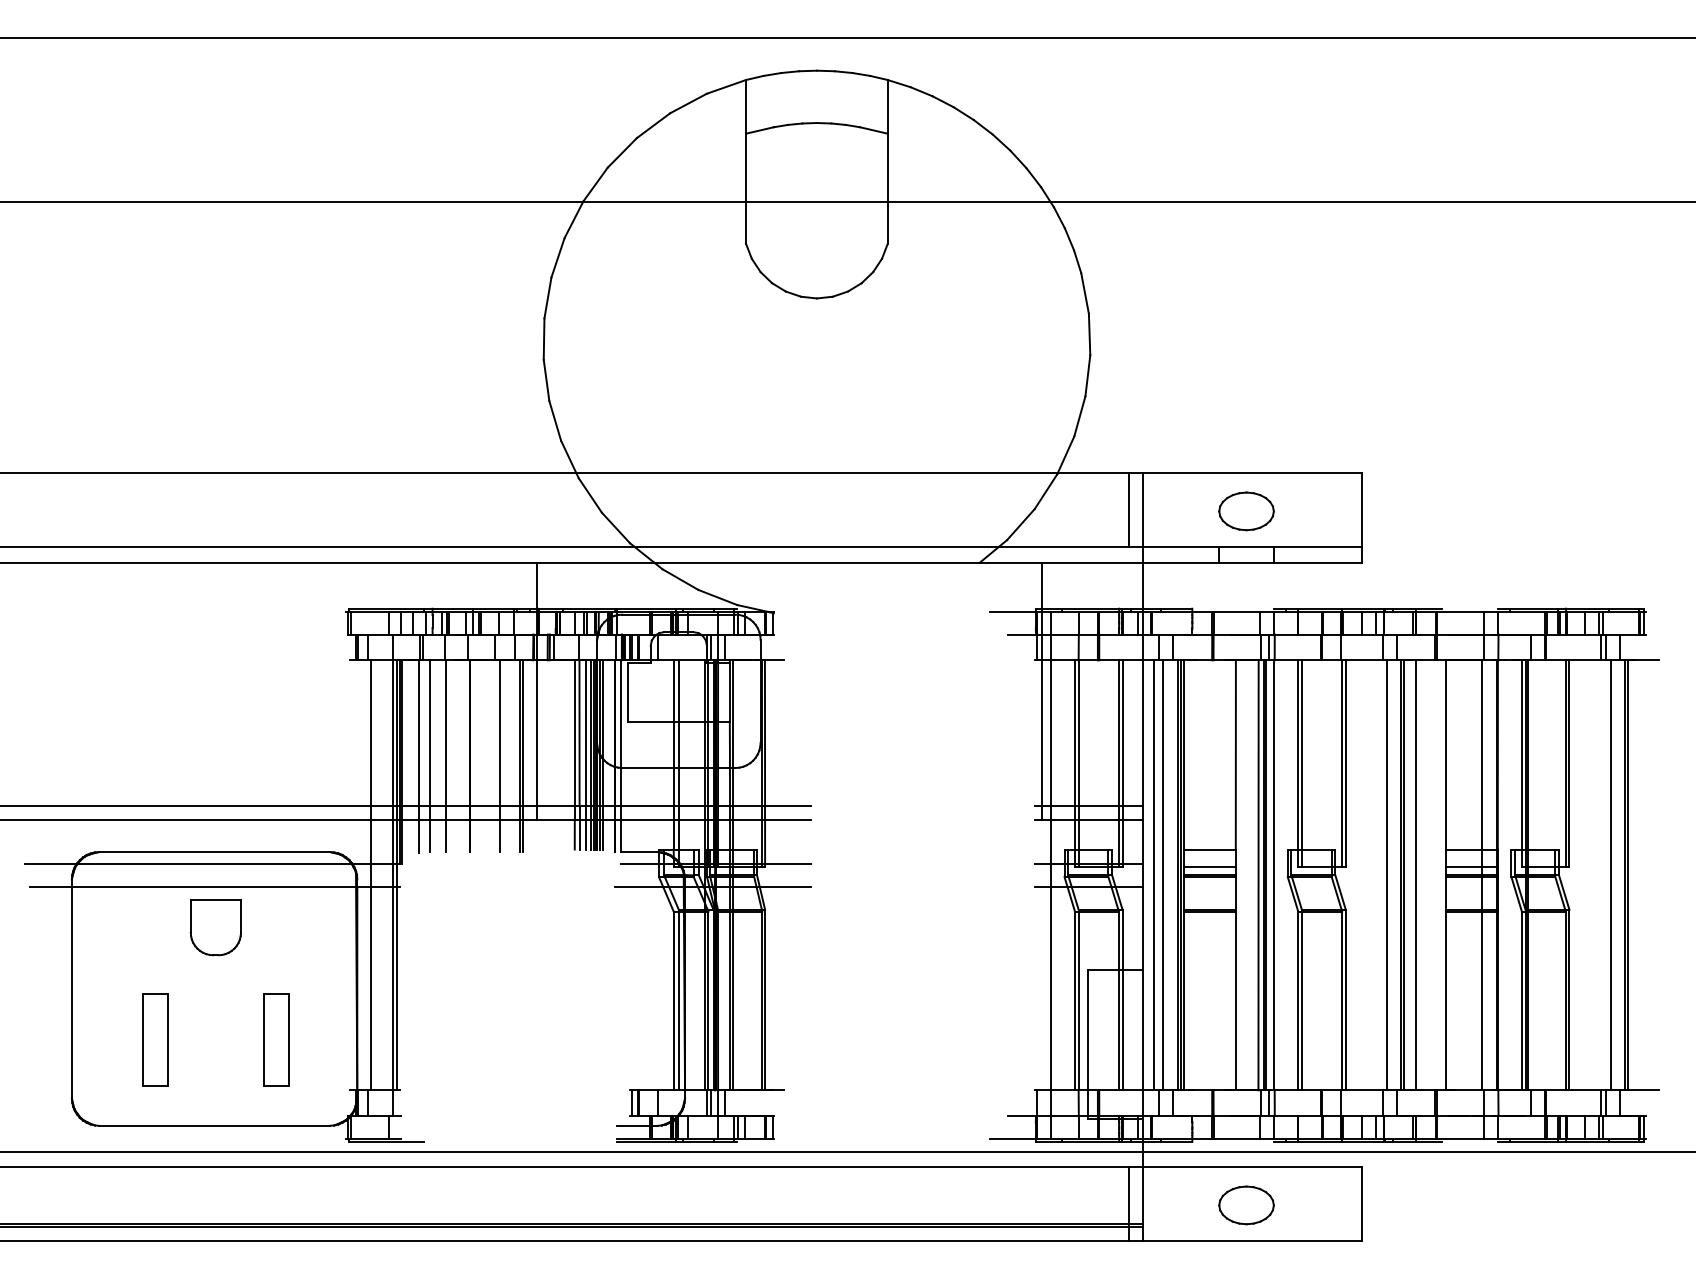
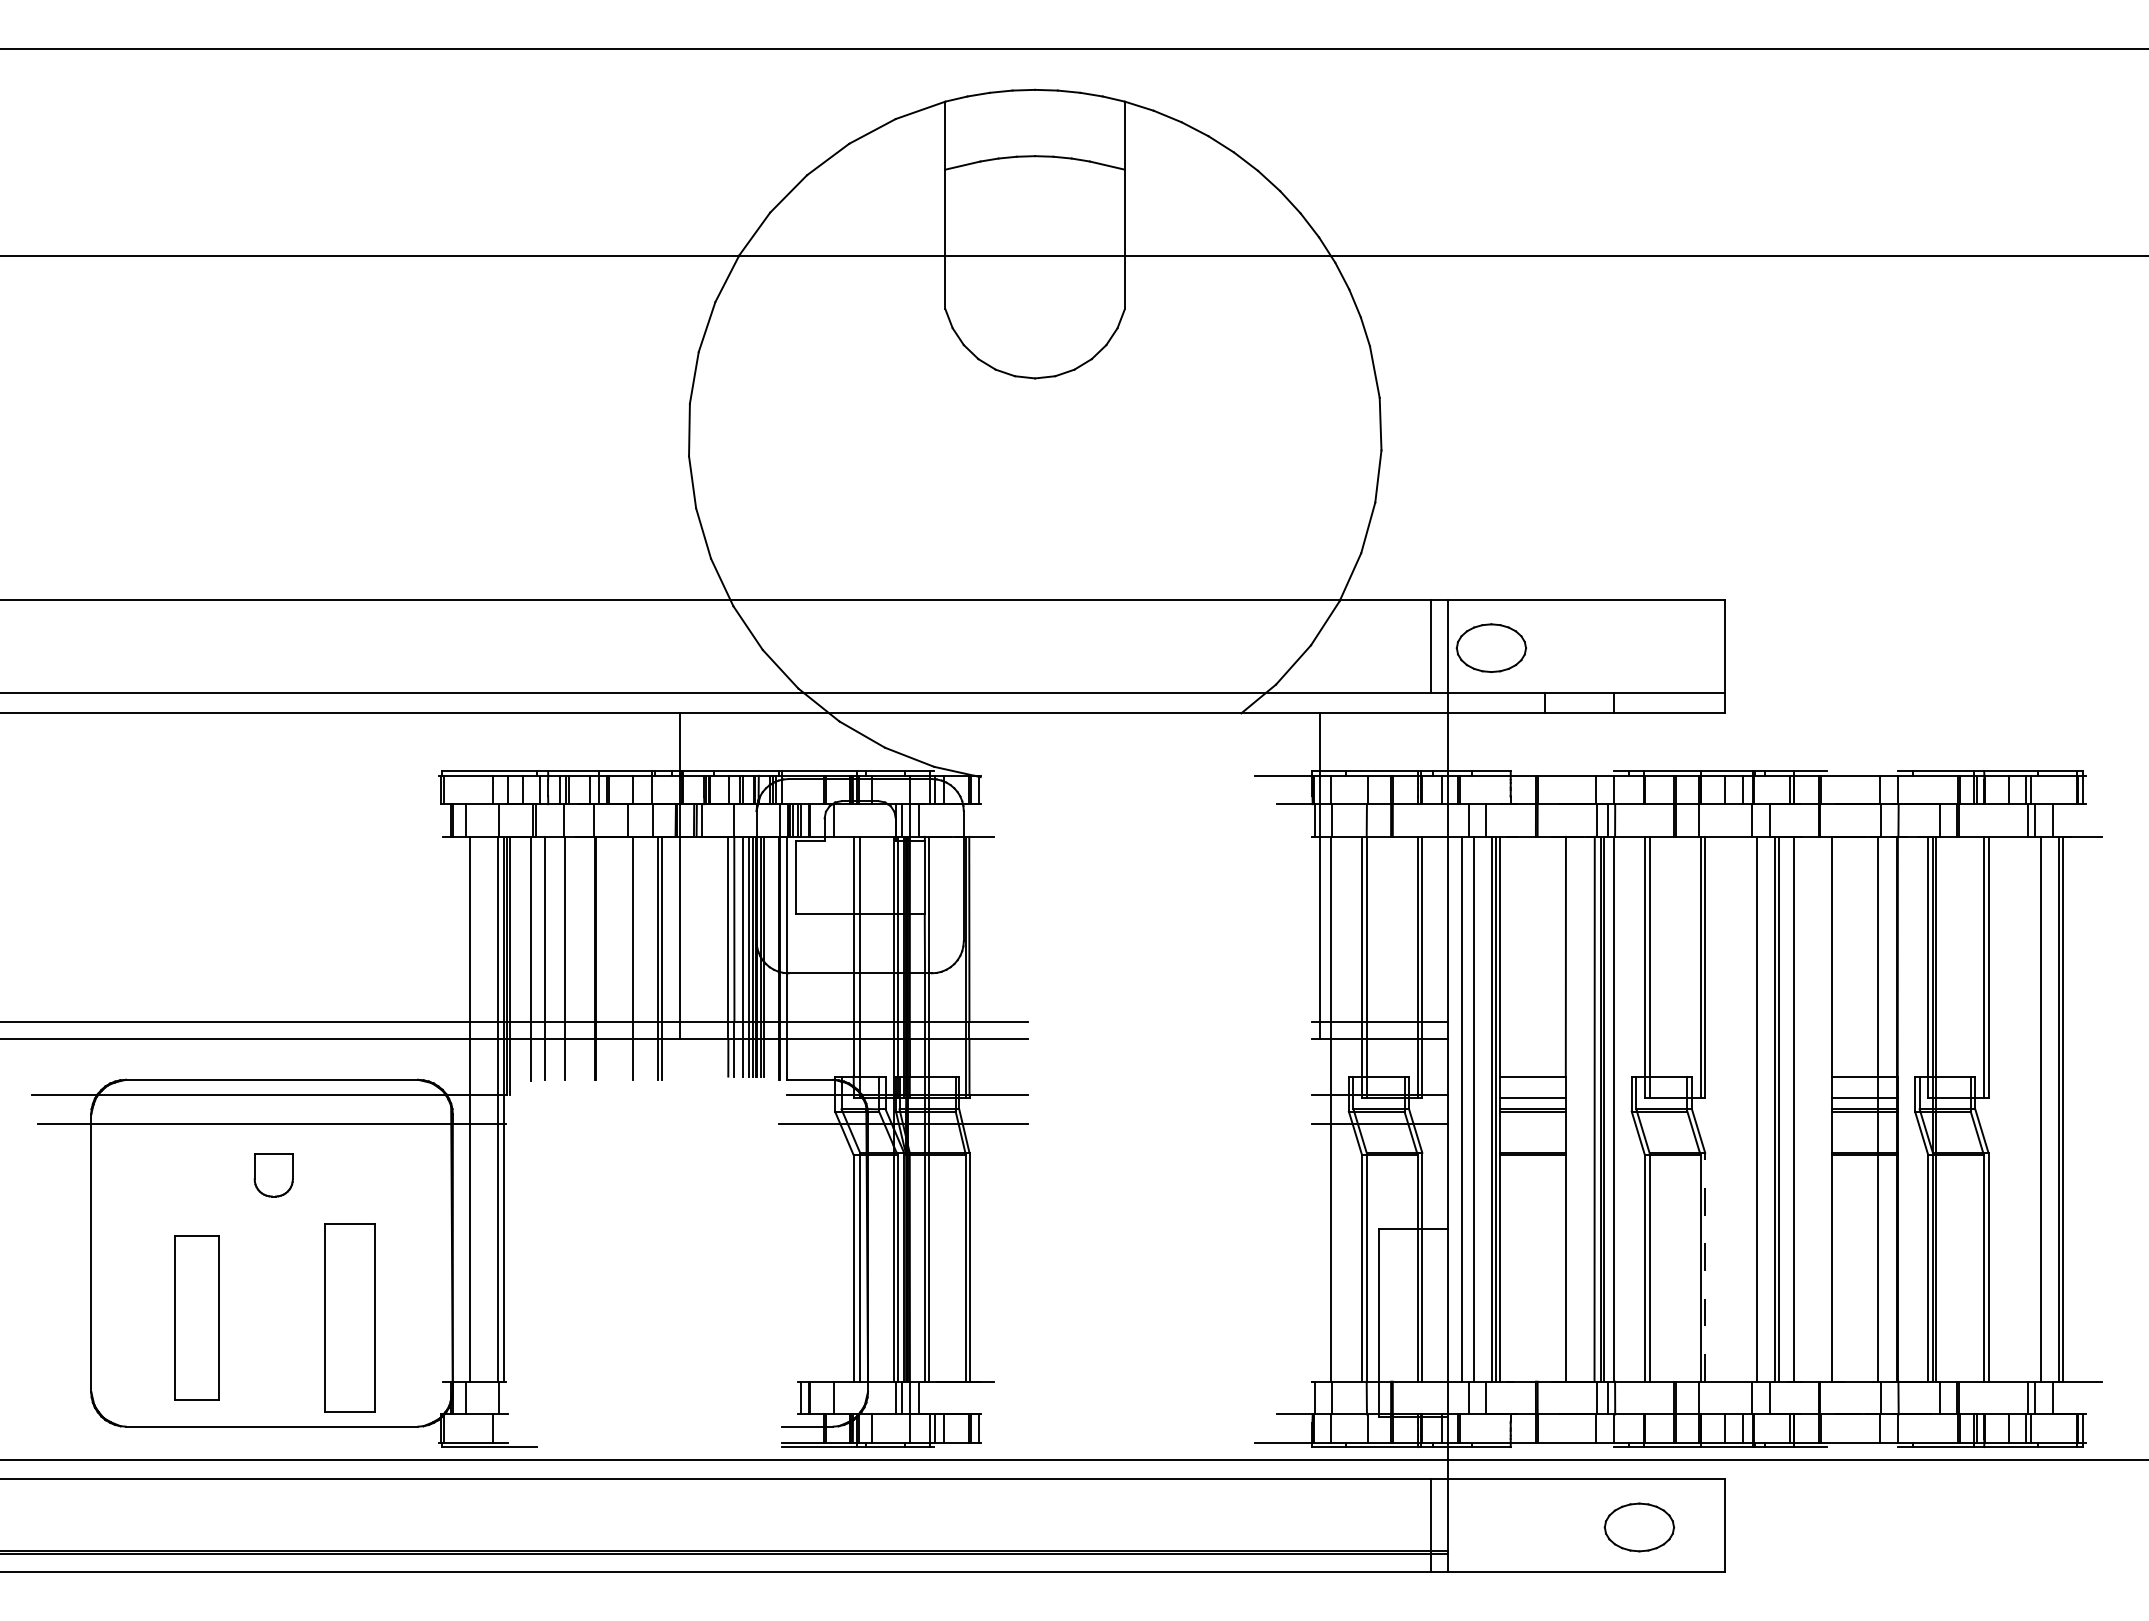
part: (1246, 510) -> (1491, 647), moved
part: (215, 927) -> (273, 1175), size x0.6
line: (1346, 999) -> (1705, 1266), solid -> dashed
part: (155, 1039) -> (197, 1317), size x1.4
part: (276, 1039) -> (350, 1317), size x1.6
part: (1245, 1205) -> (1638, 1527), moved

